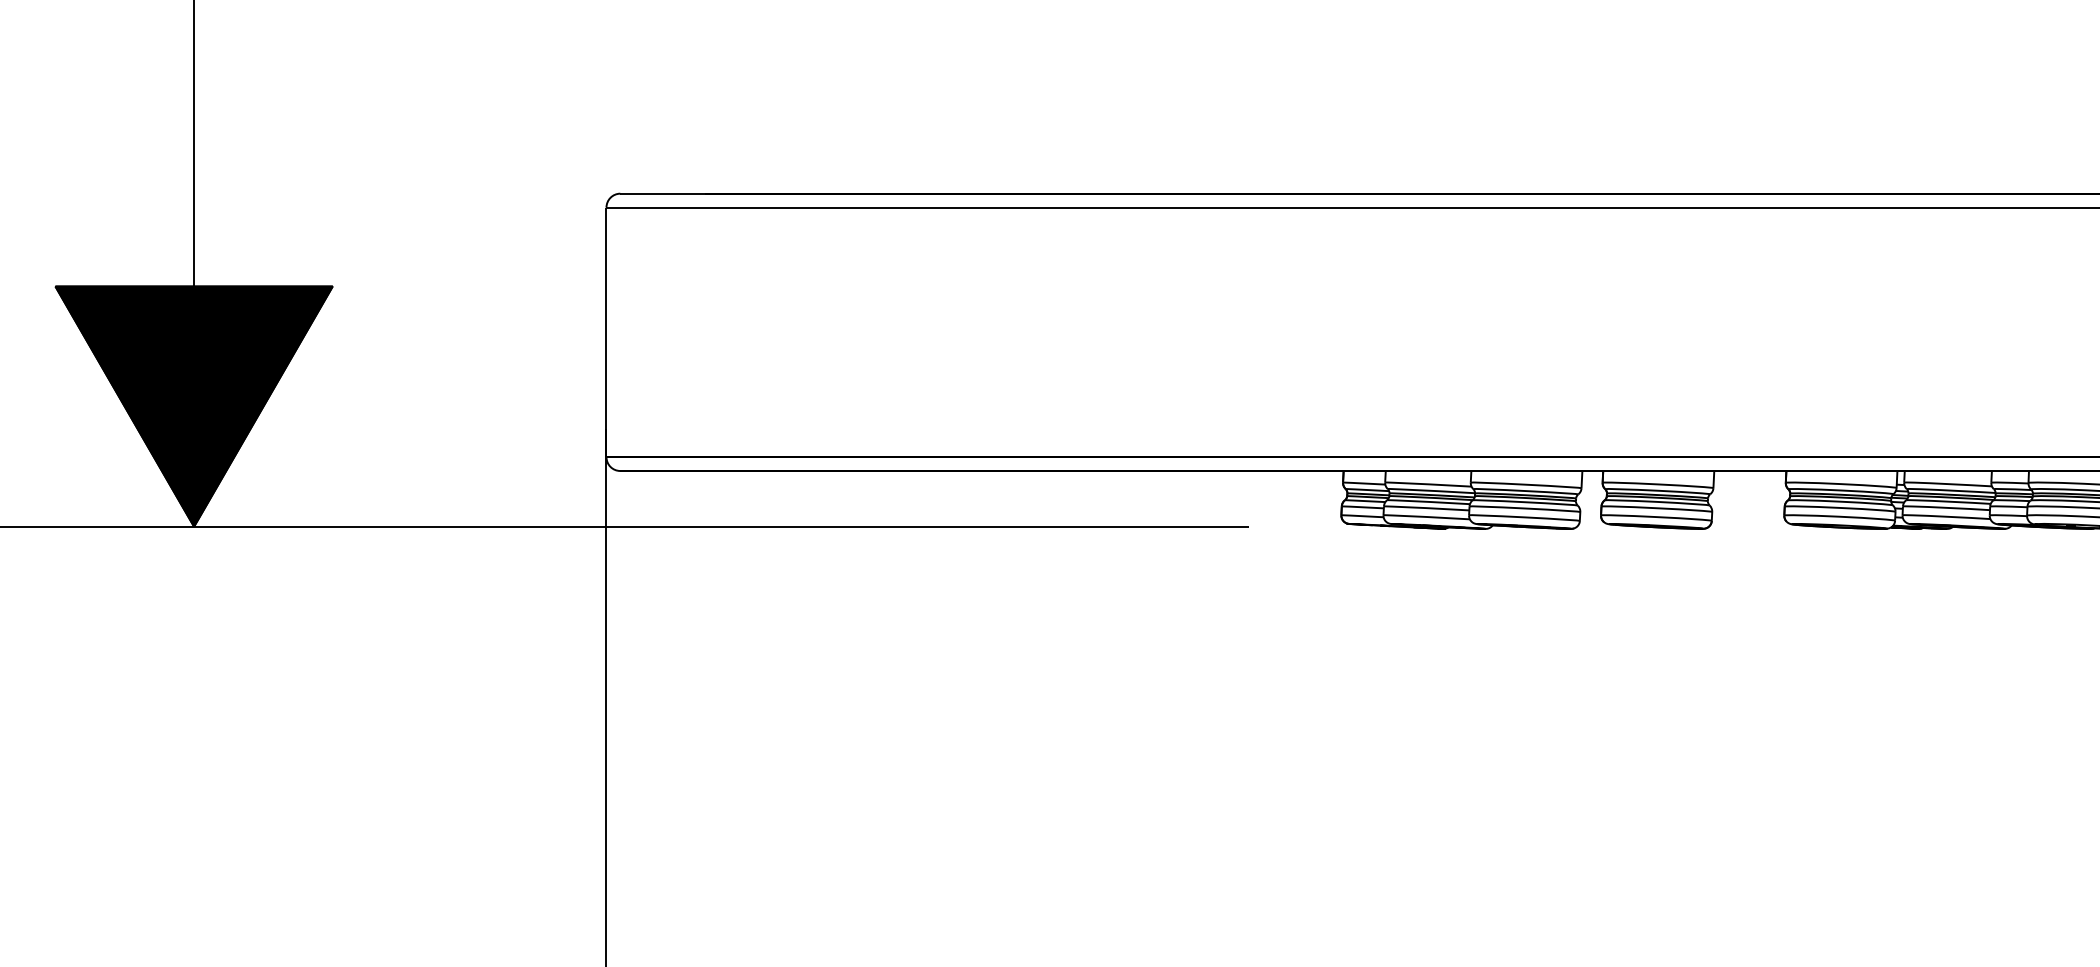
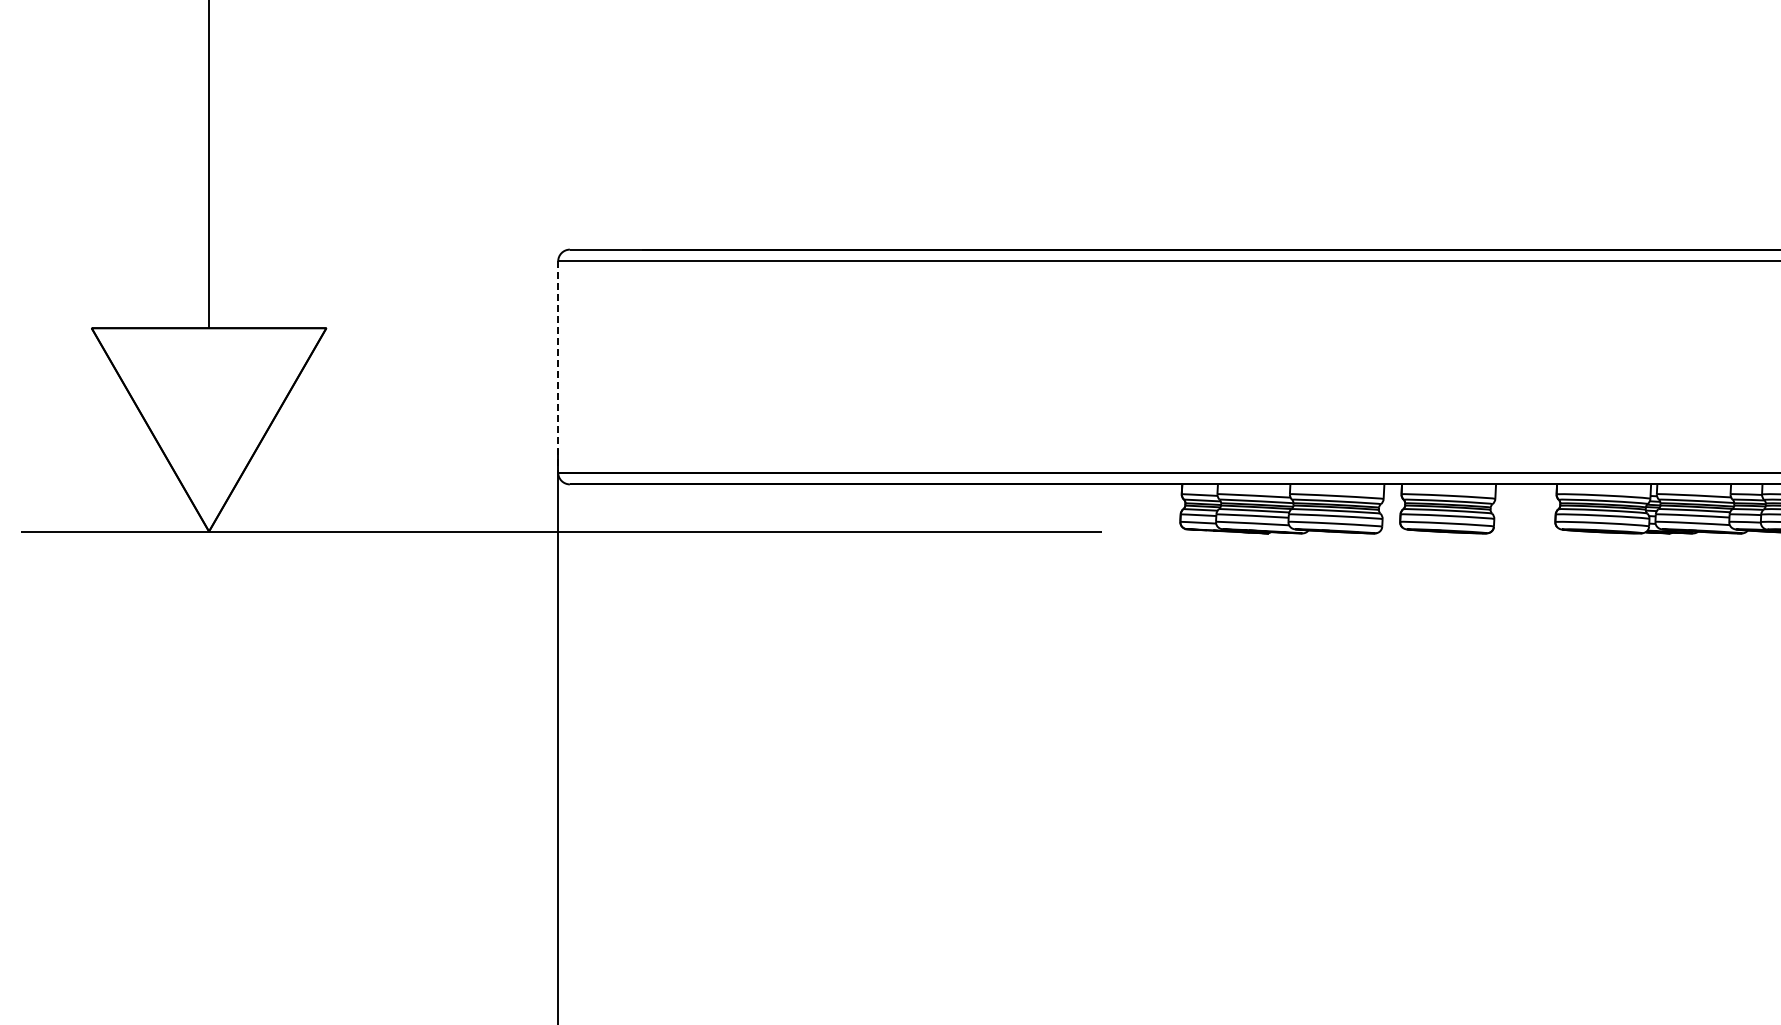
line: (606, 332) -> (558, 367), solid -> dashed
fill: (193, 406) -> (208, 429), removed

